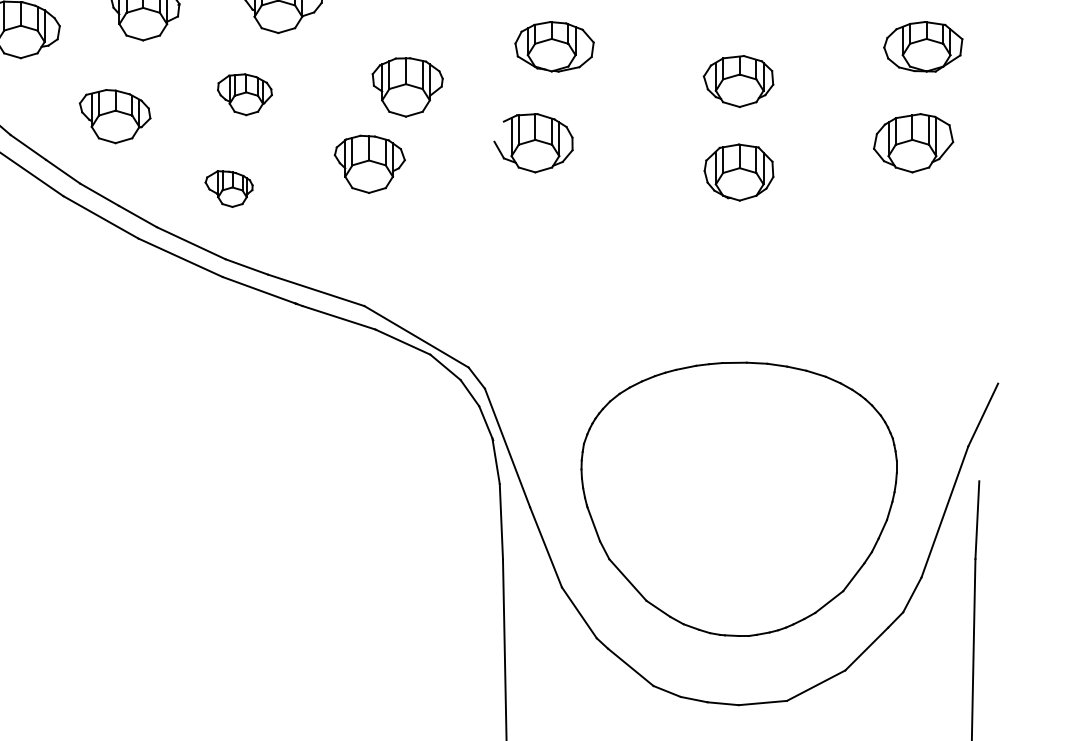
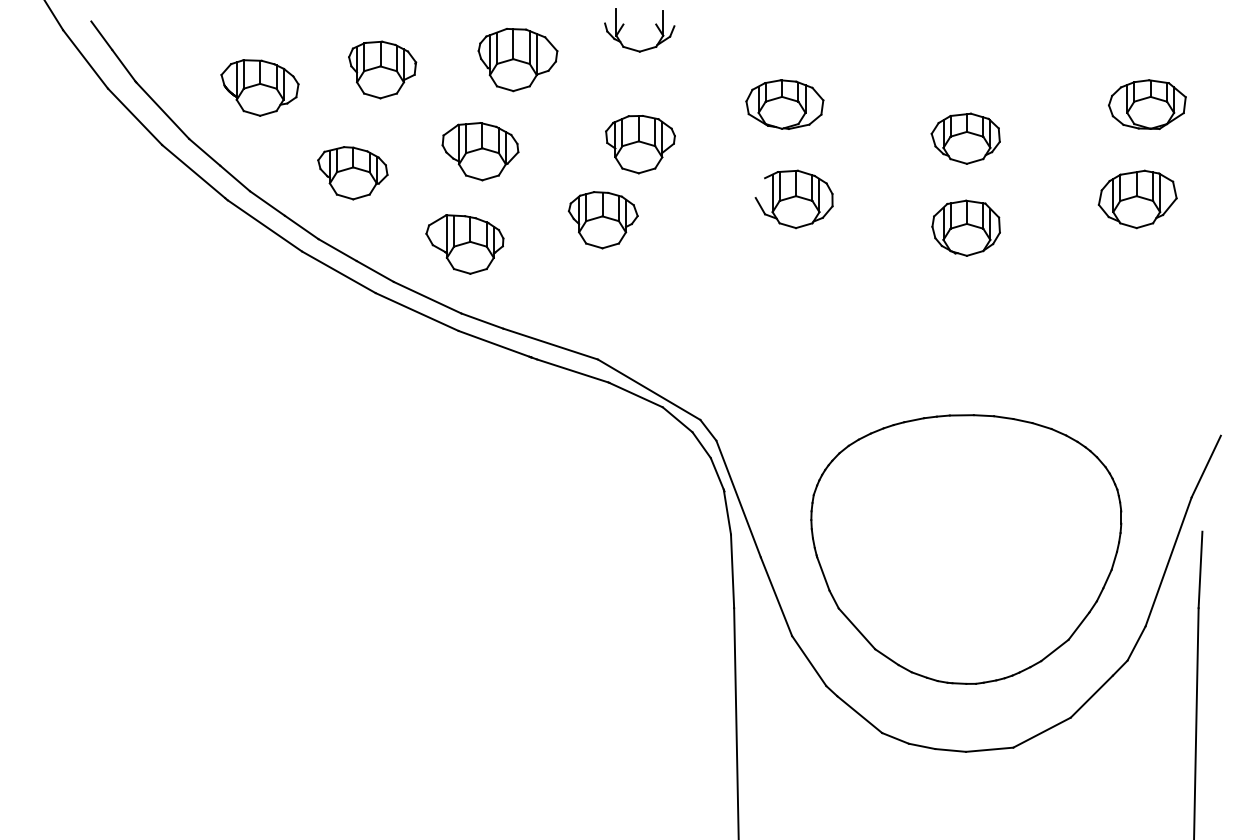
part: (244, 94) -> (480, 151), size x1.43
part: (532, 143) -> (793, 199), moved
part: (228, 189) -> (464, 244), size x1.67

